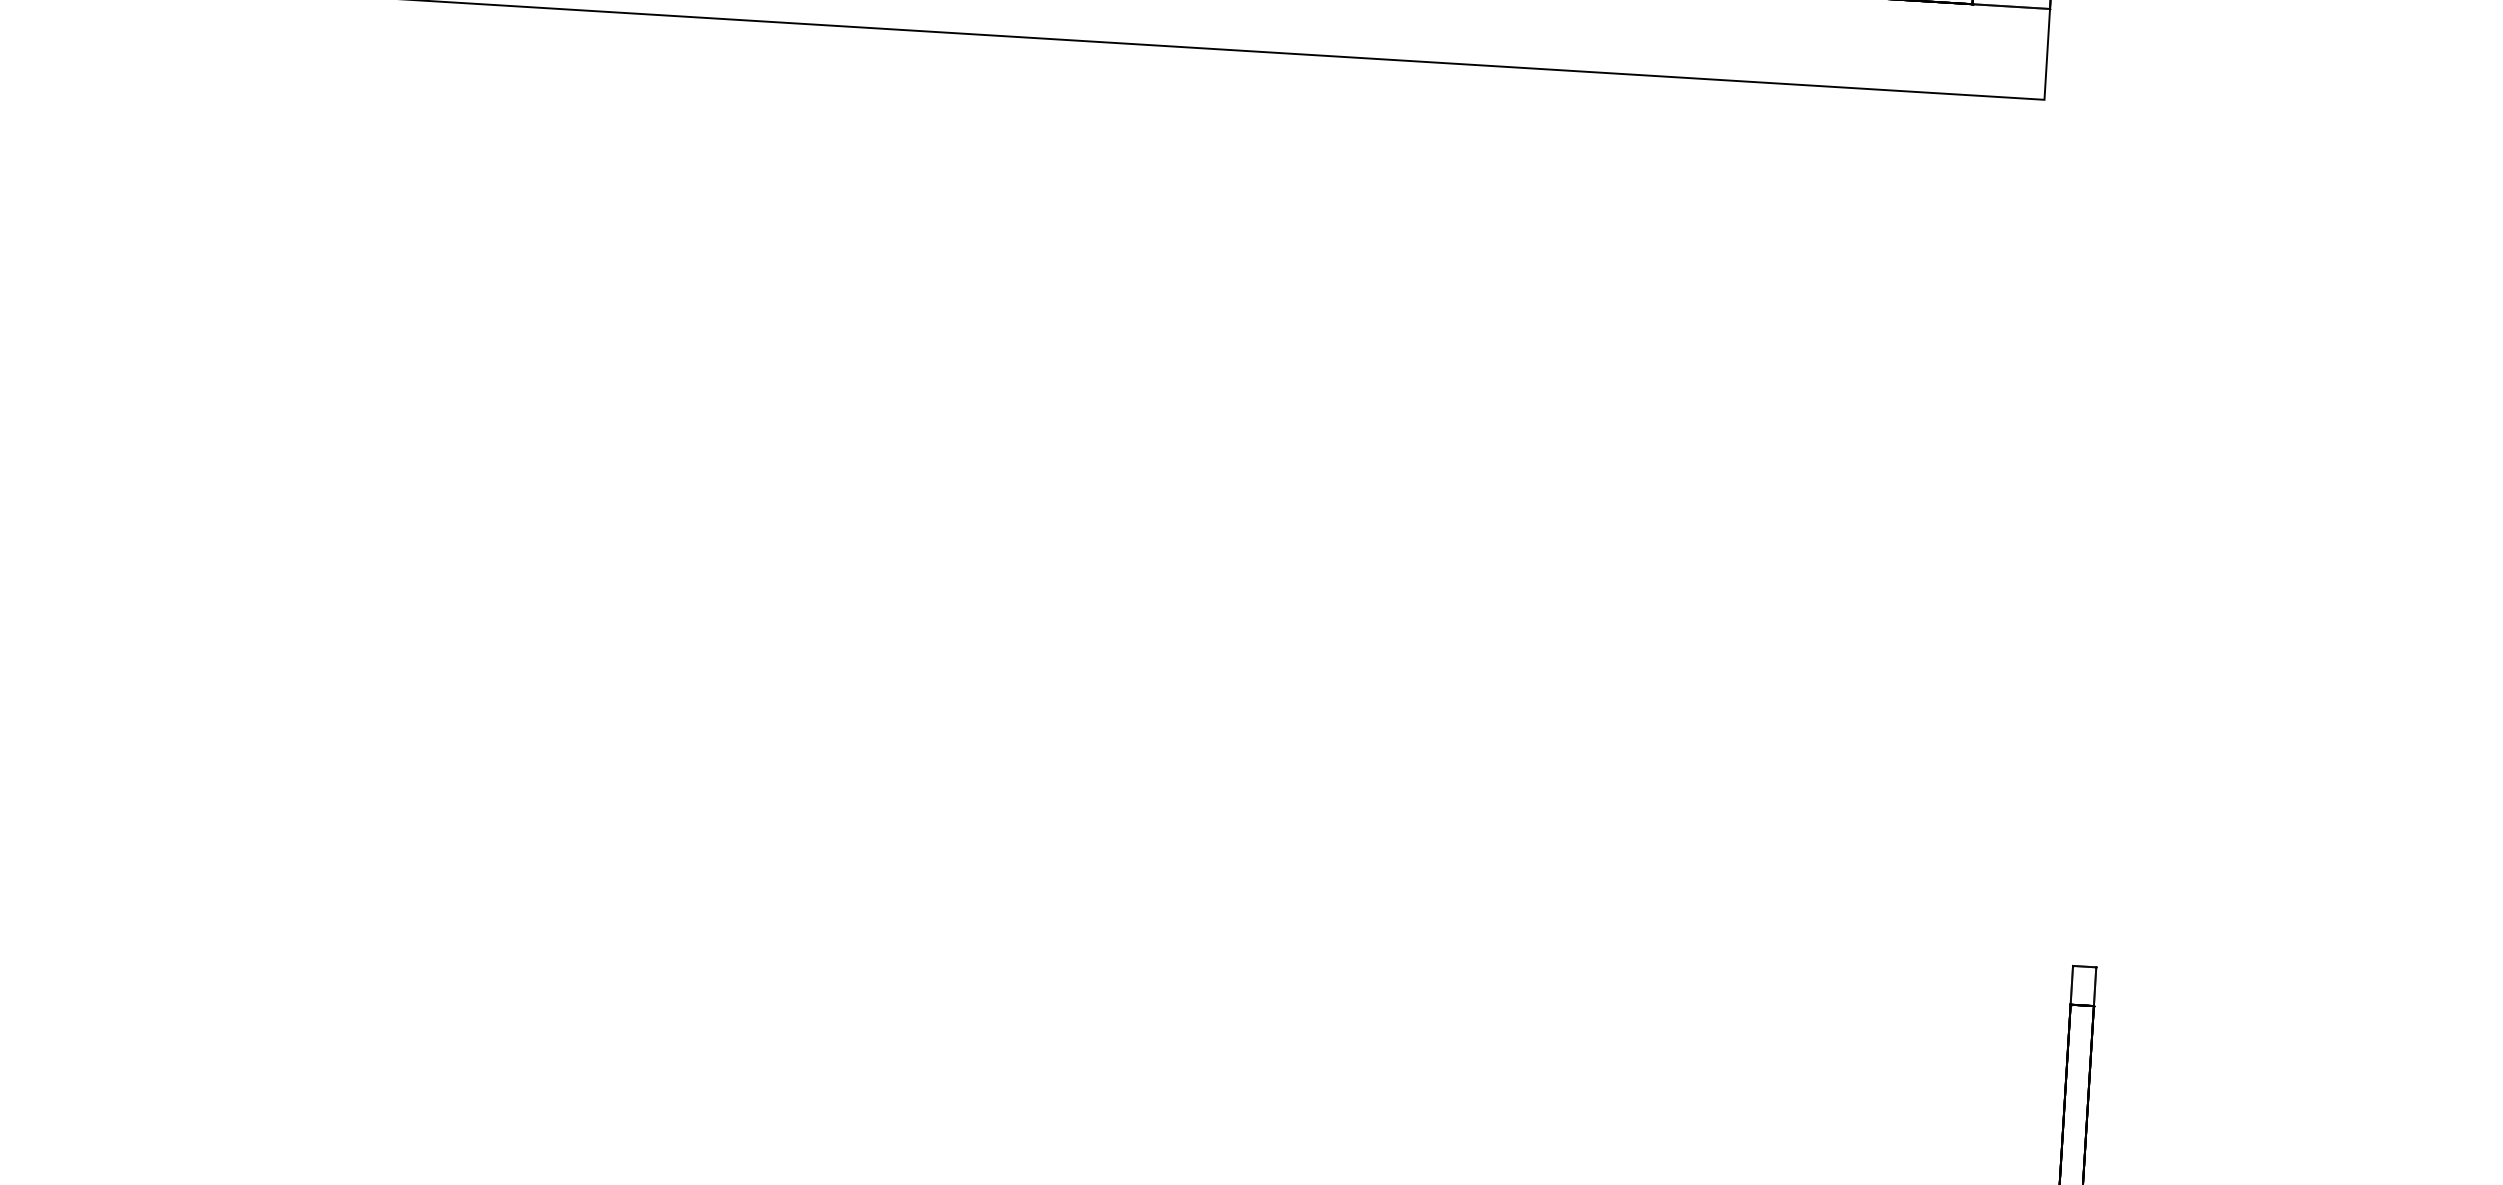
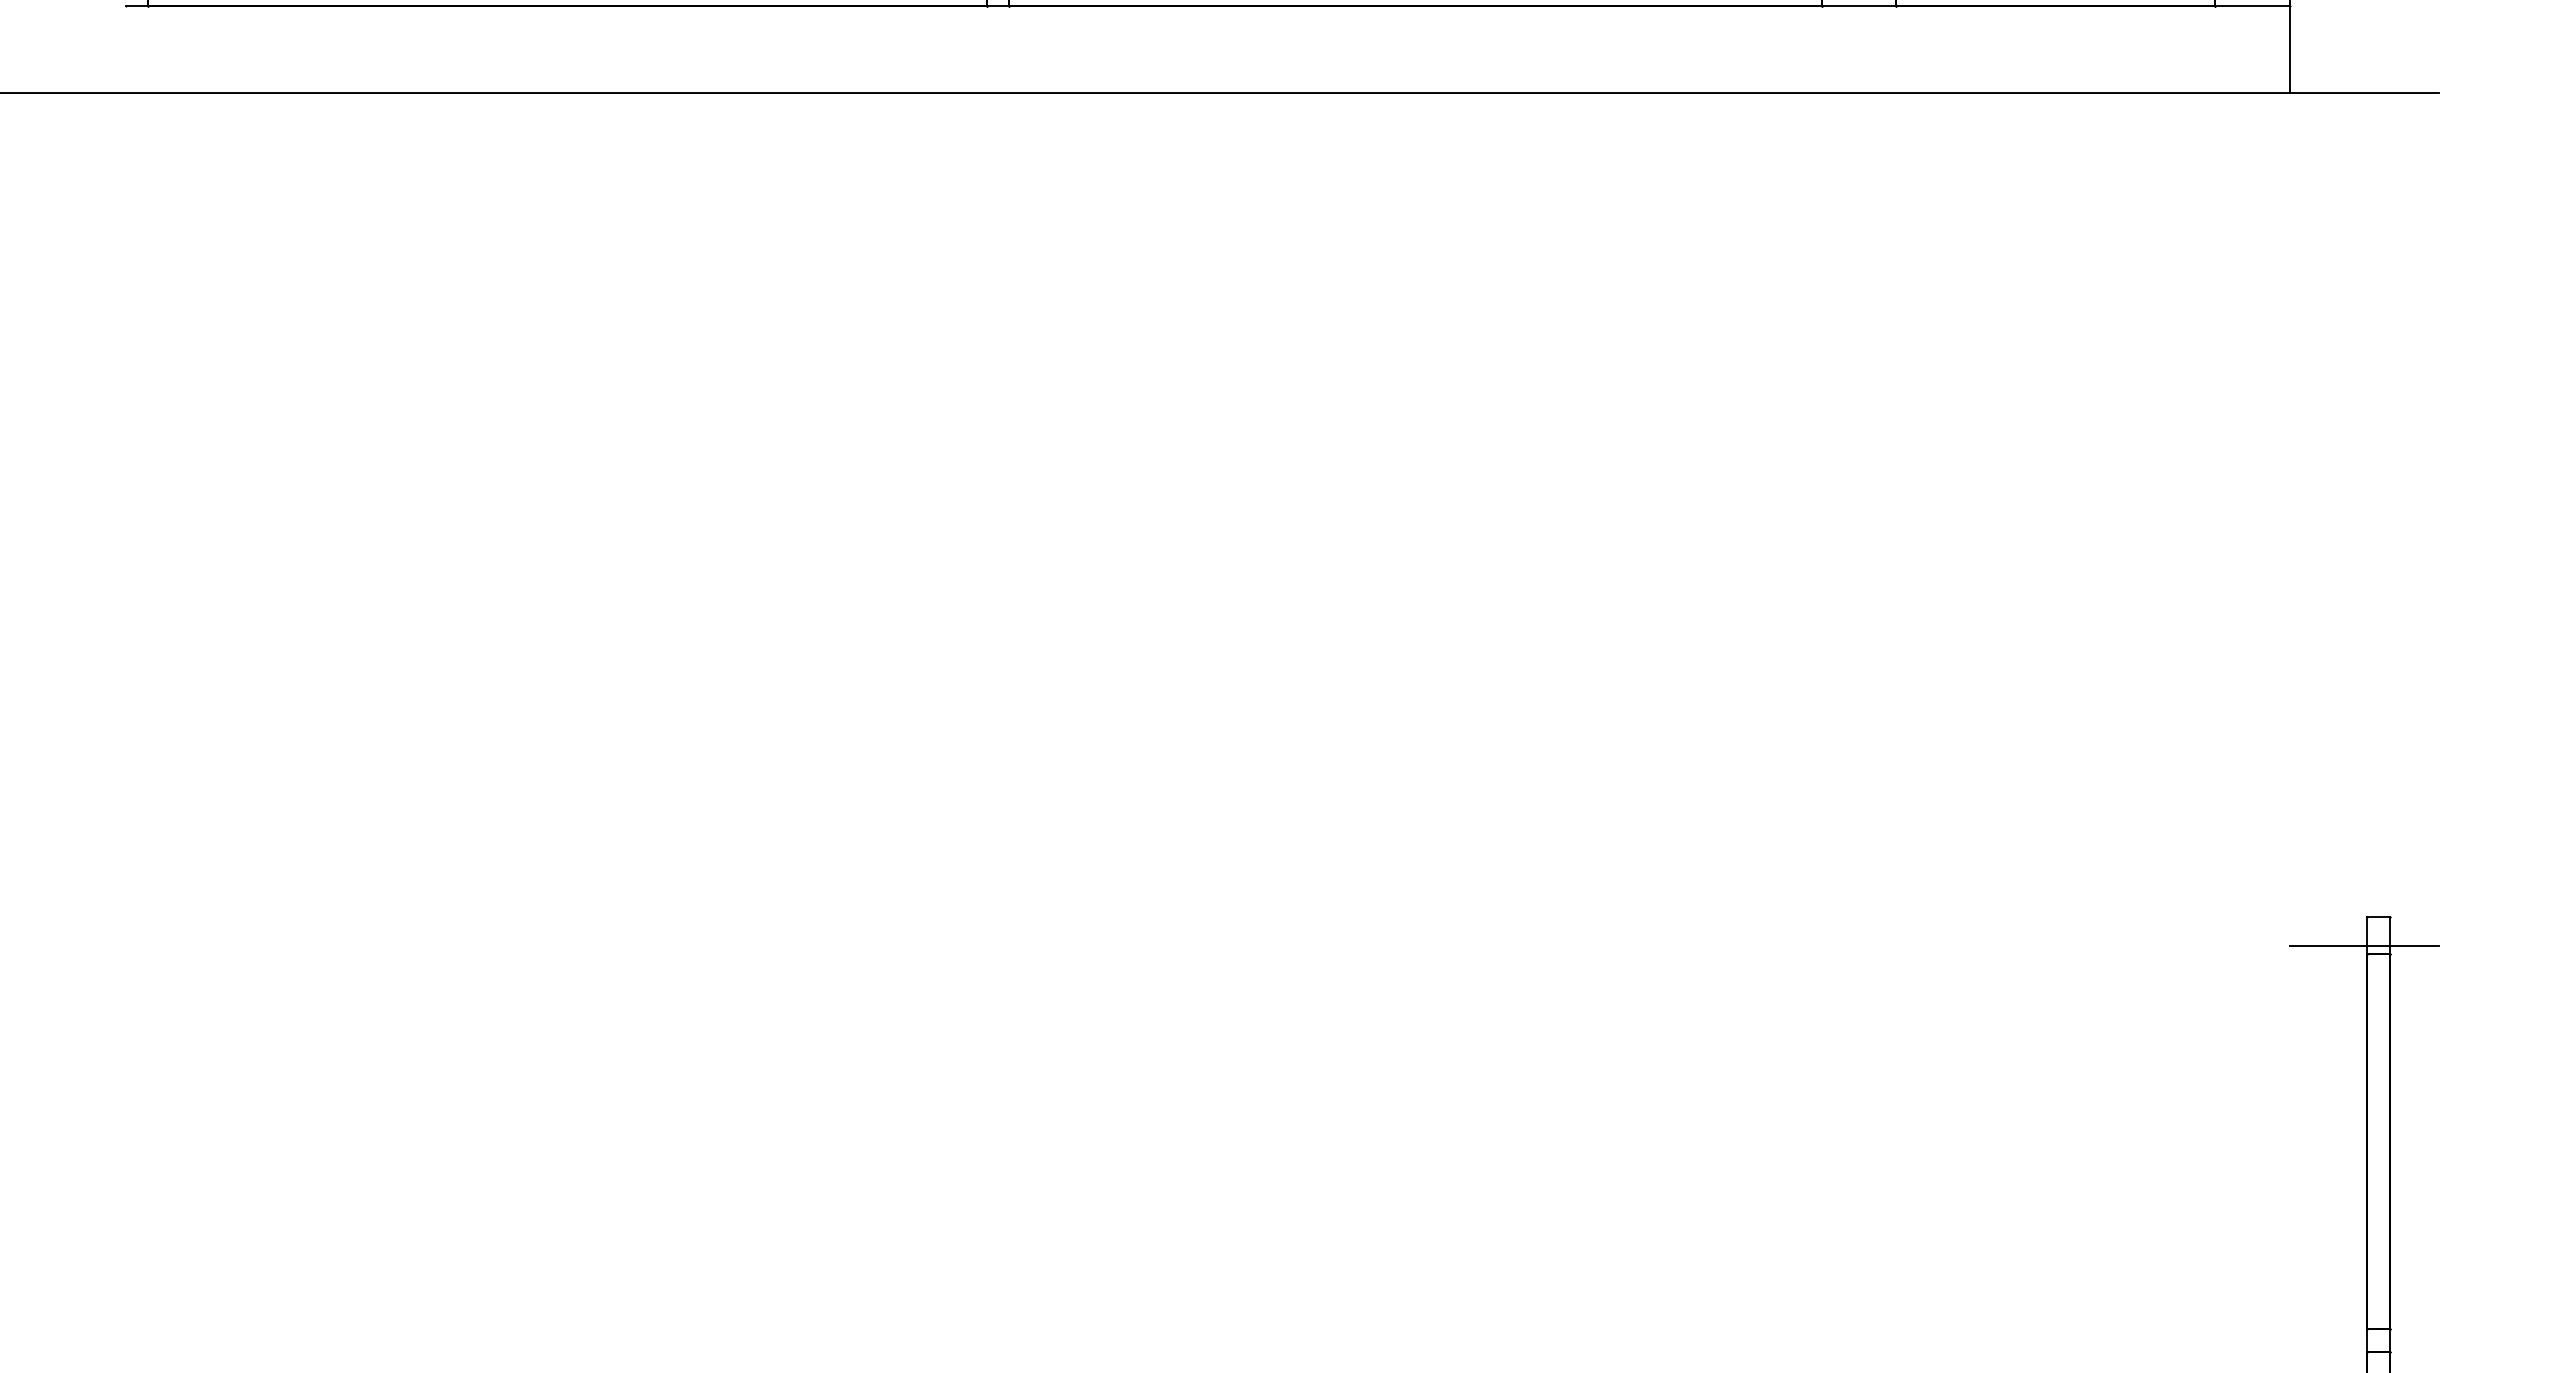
line: (2121, 104) -> (2363, 92), added
line: (2067, 995) -> (2363, 945), added

